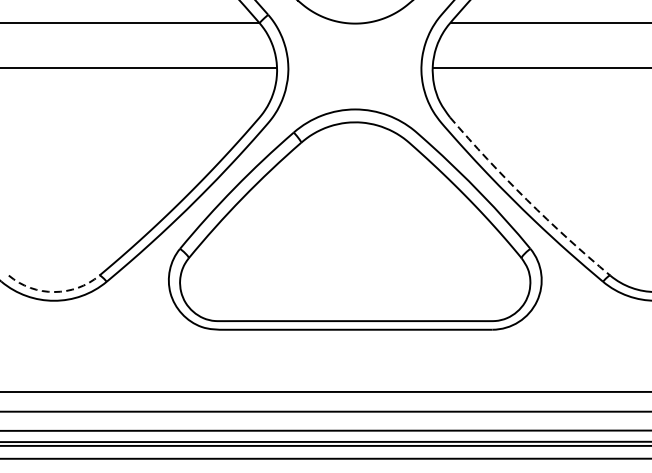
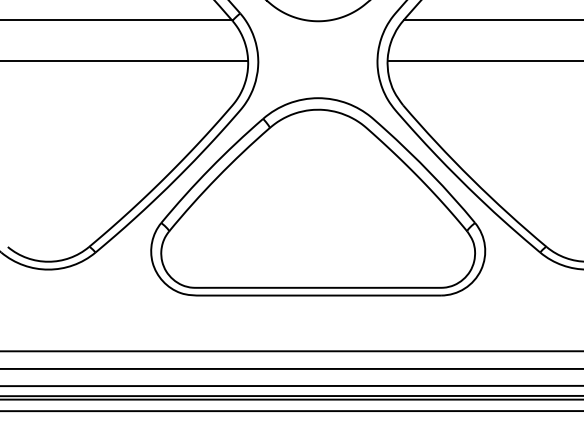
arc: (526, 200) -> (471, 179), dashed -> solid
arc: (54, 291) -> (48, 261), dashed -> solid

